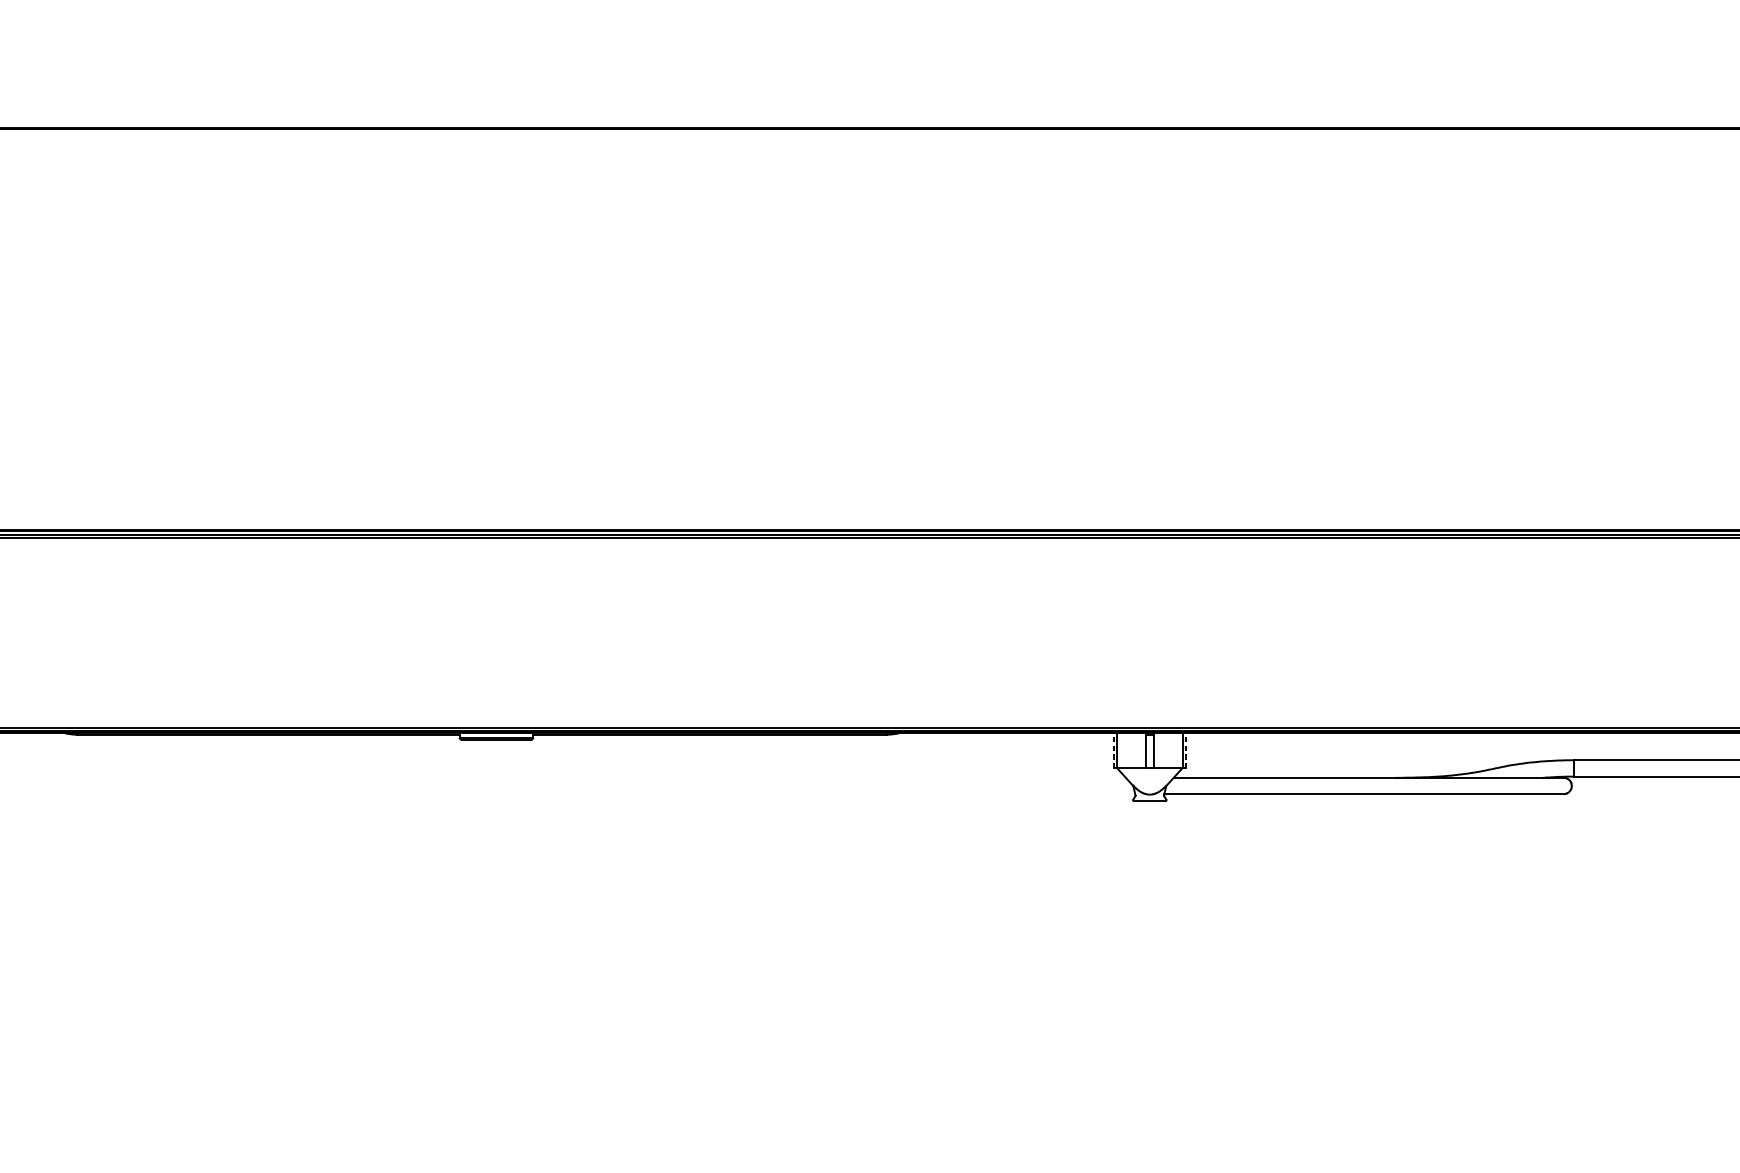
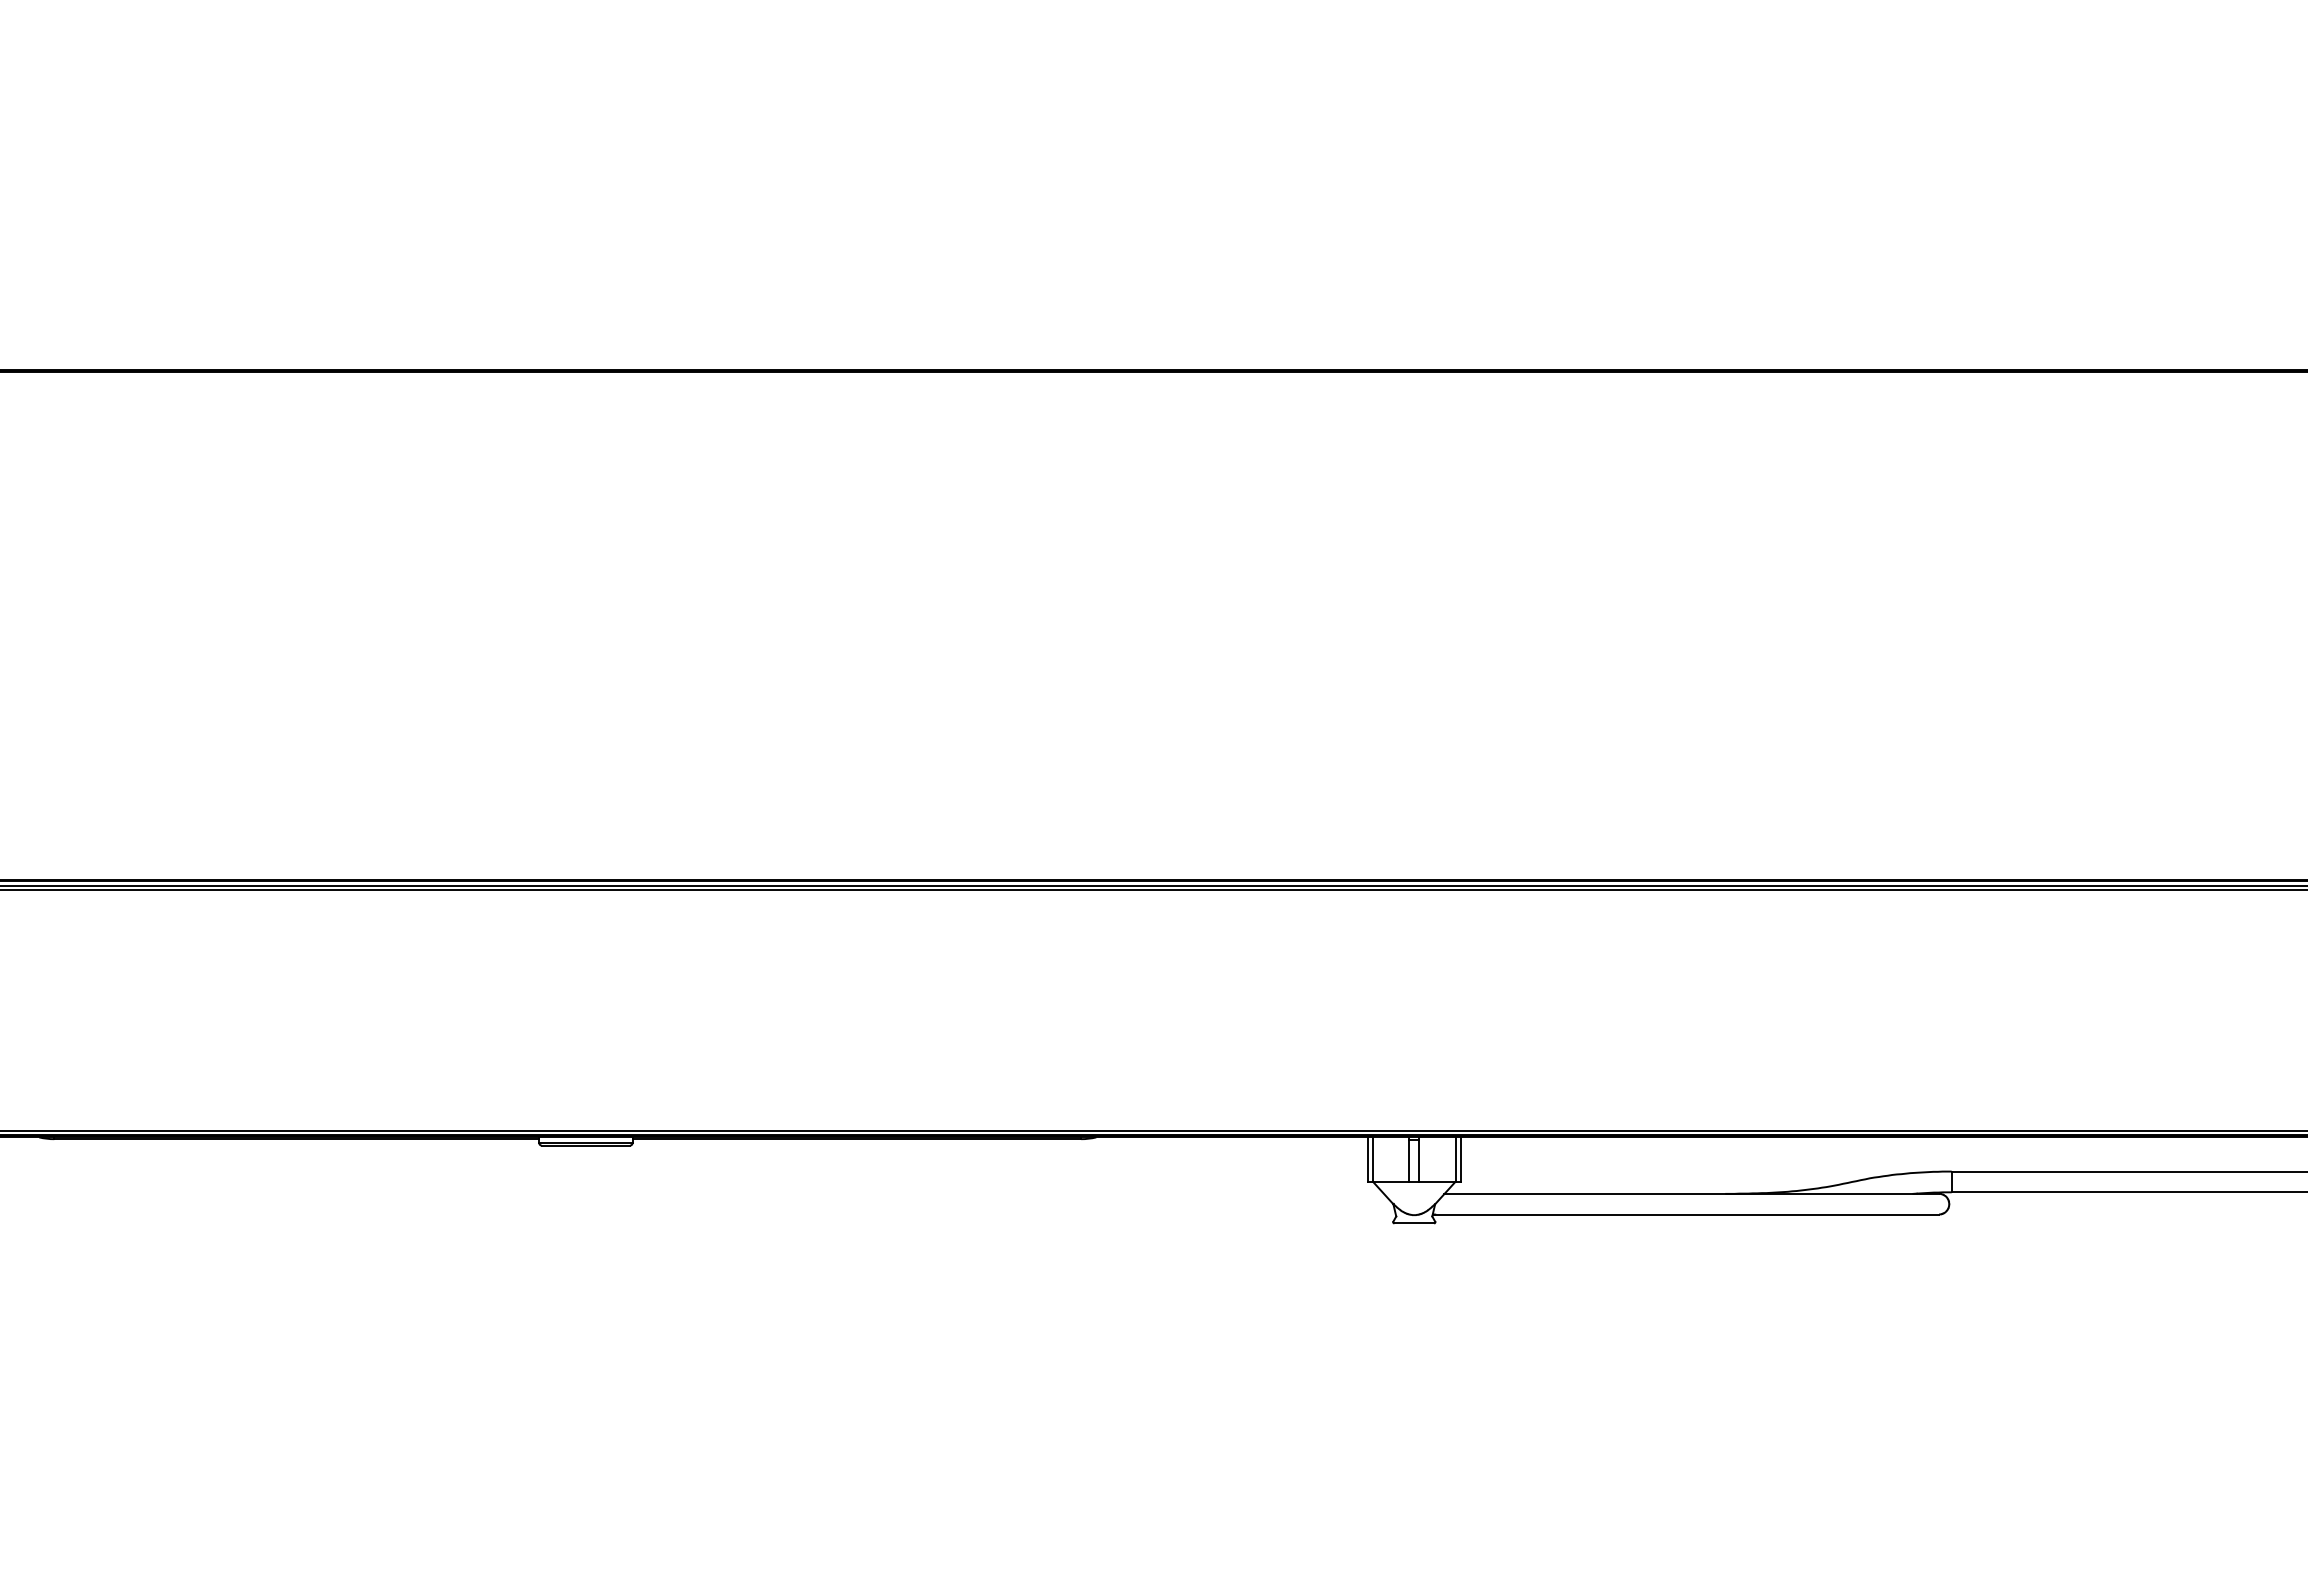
line: (1113, 750) -> (1368, 1159), dashed -> solid
line: (1186, 750) -> (1460, 1159), dashed -> solid

